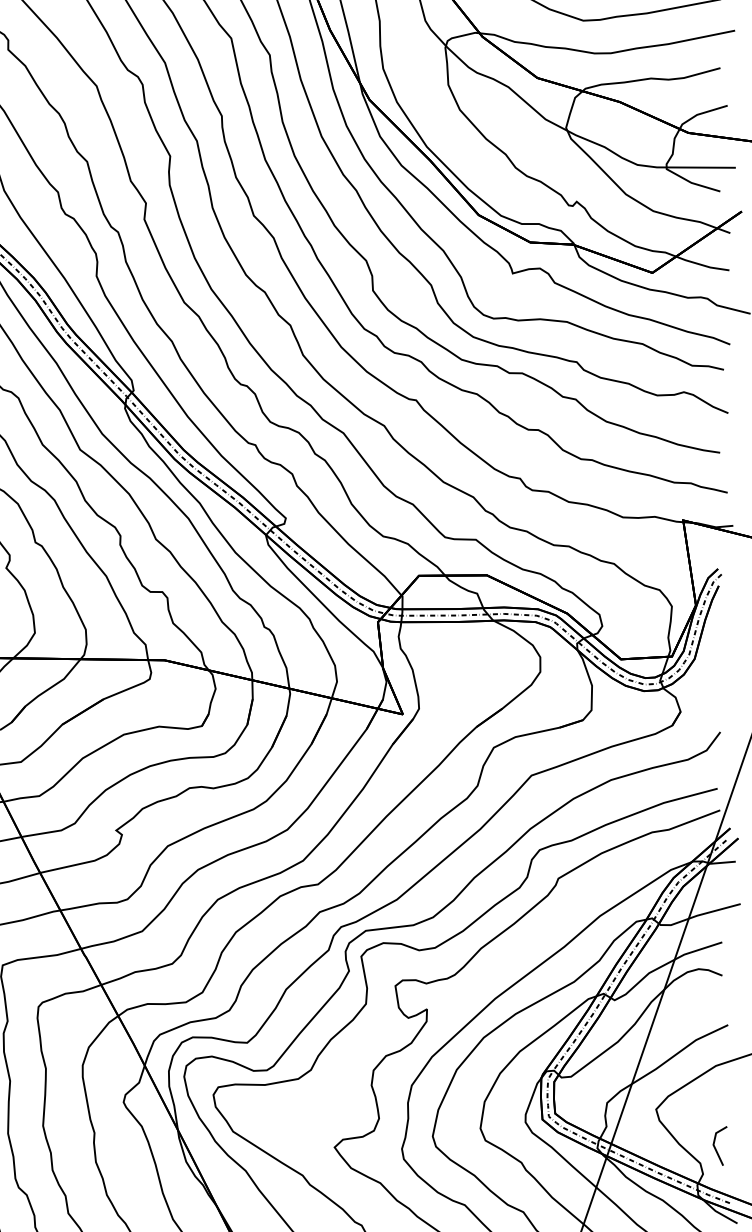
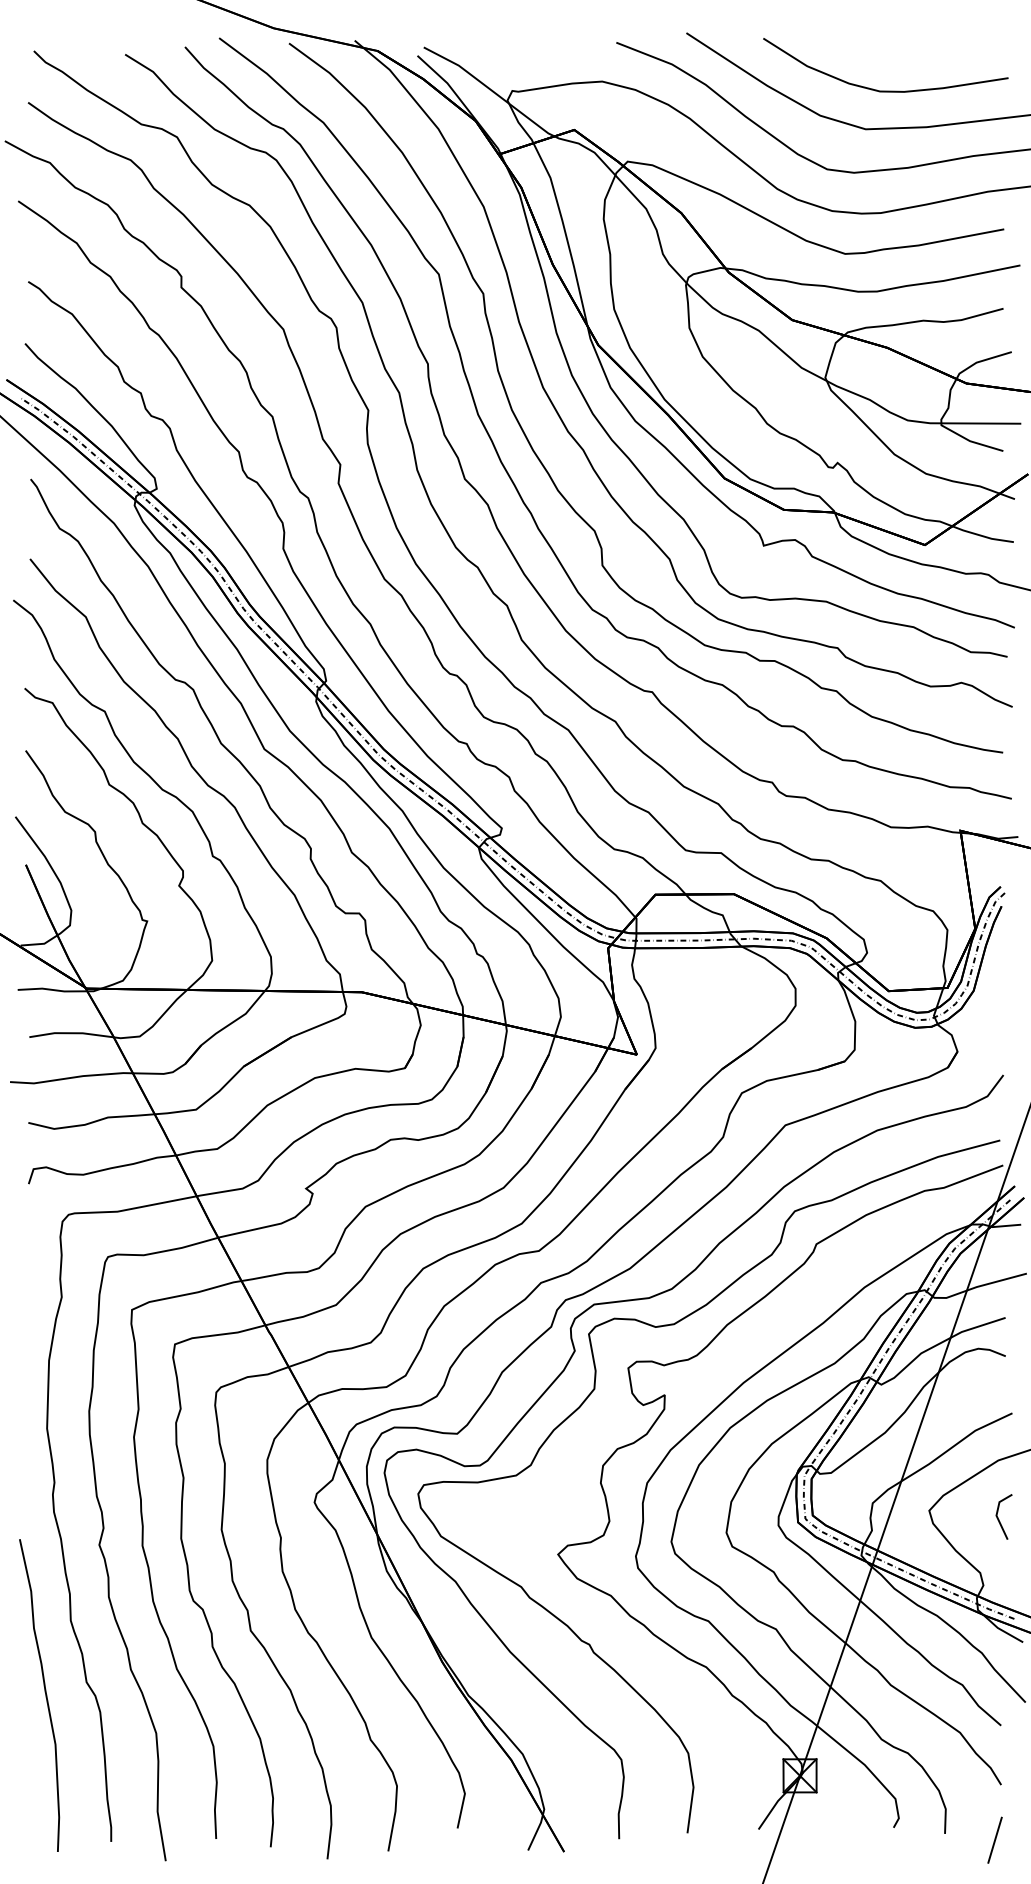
line: (716, 1148) -> (999, 1519), moved

